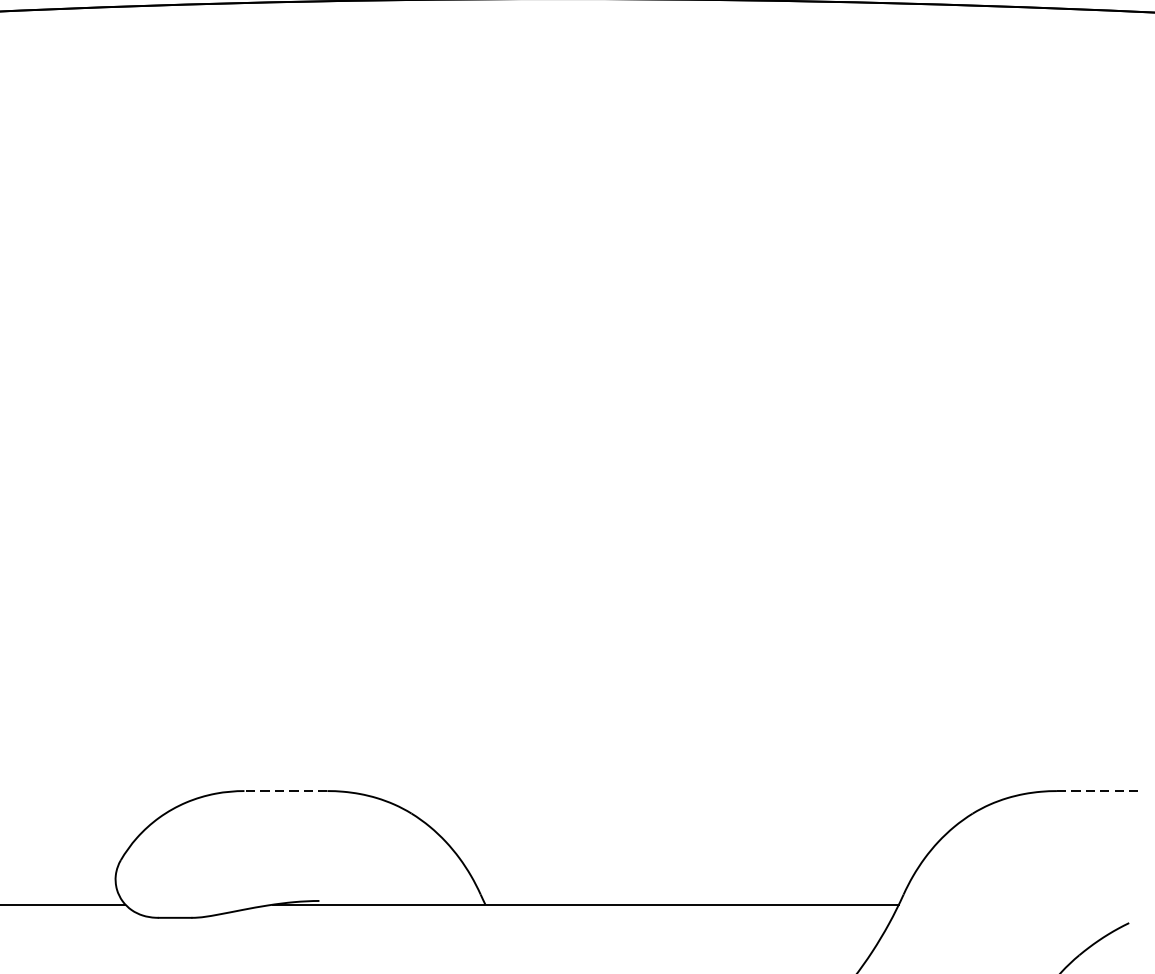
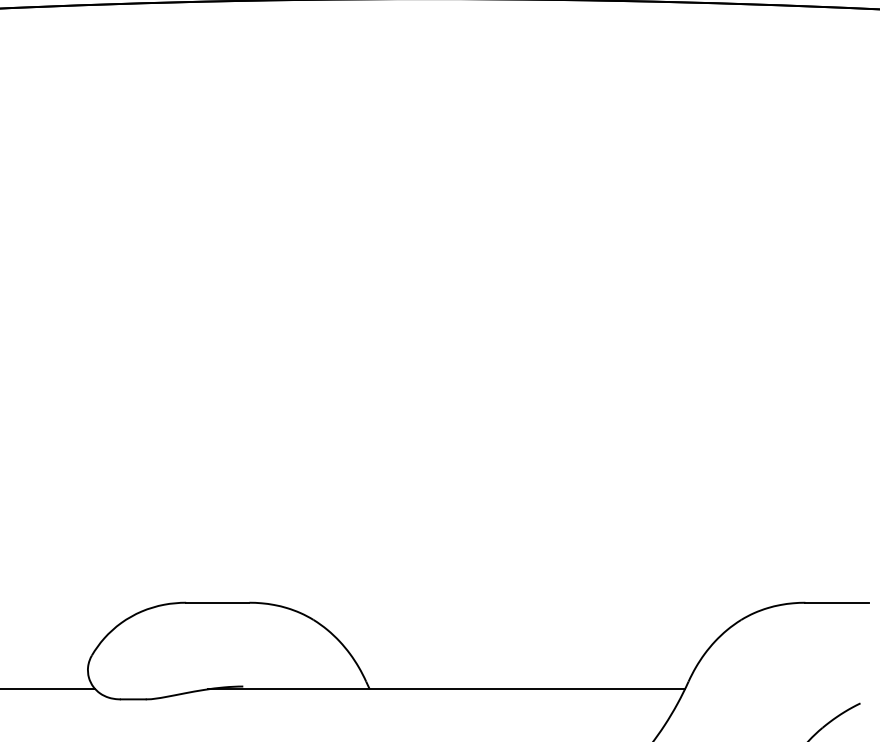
line: (285, 790) -> (217, 602), dashed -> solid
line: (1099, 790) -> (837, 602), dashed -> solid

